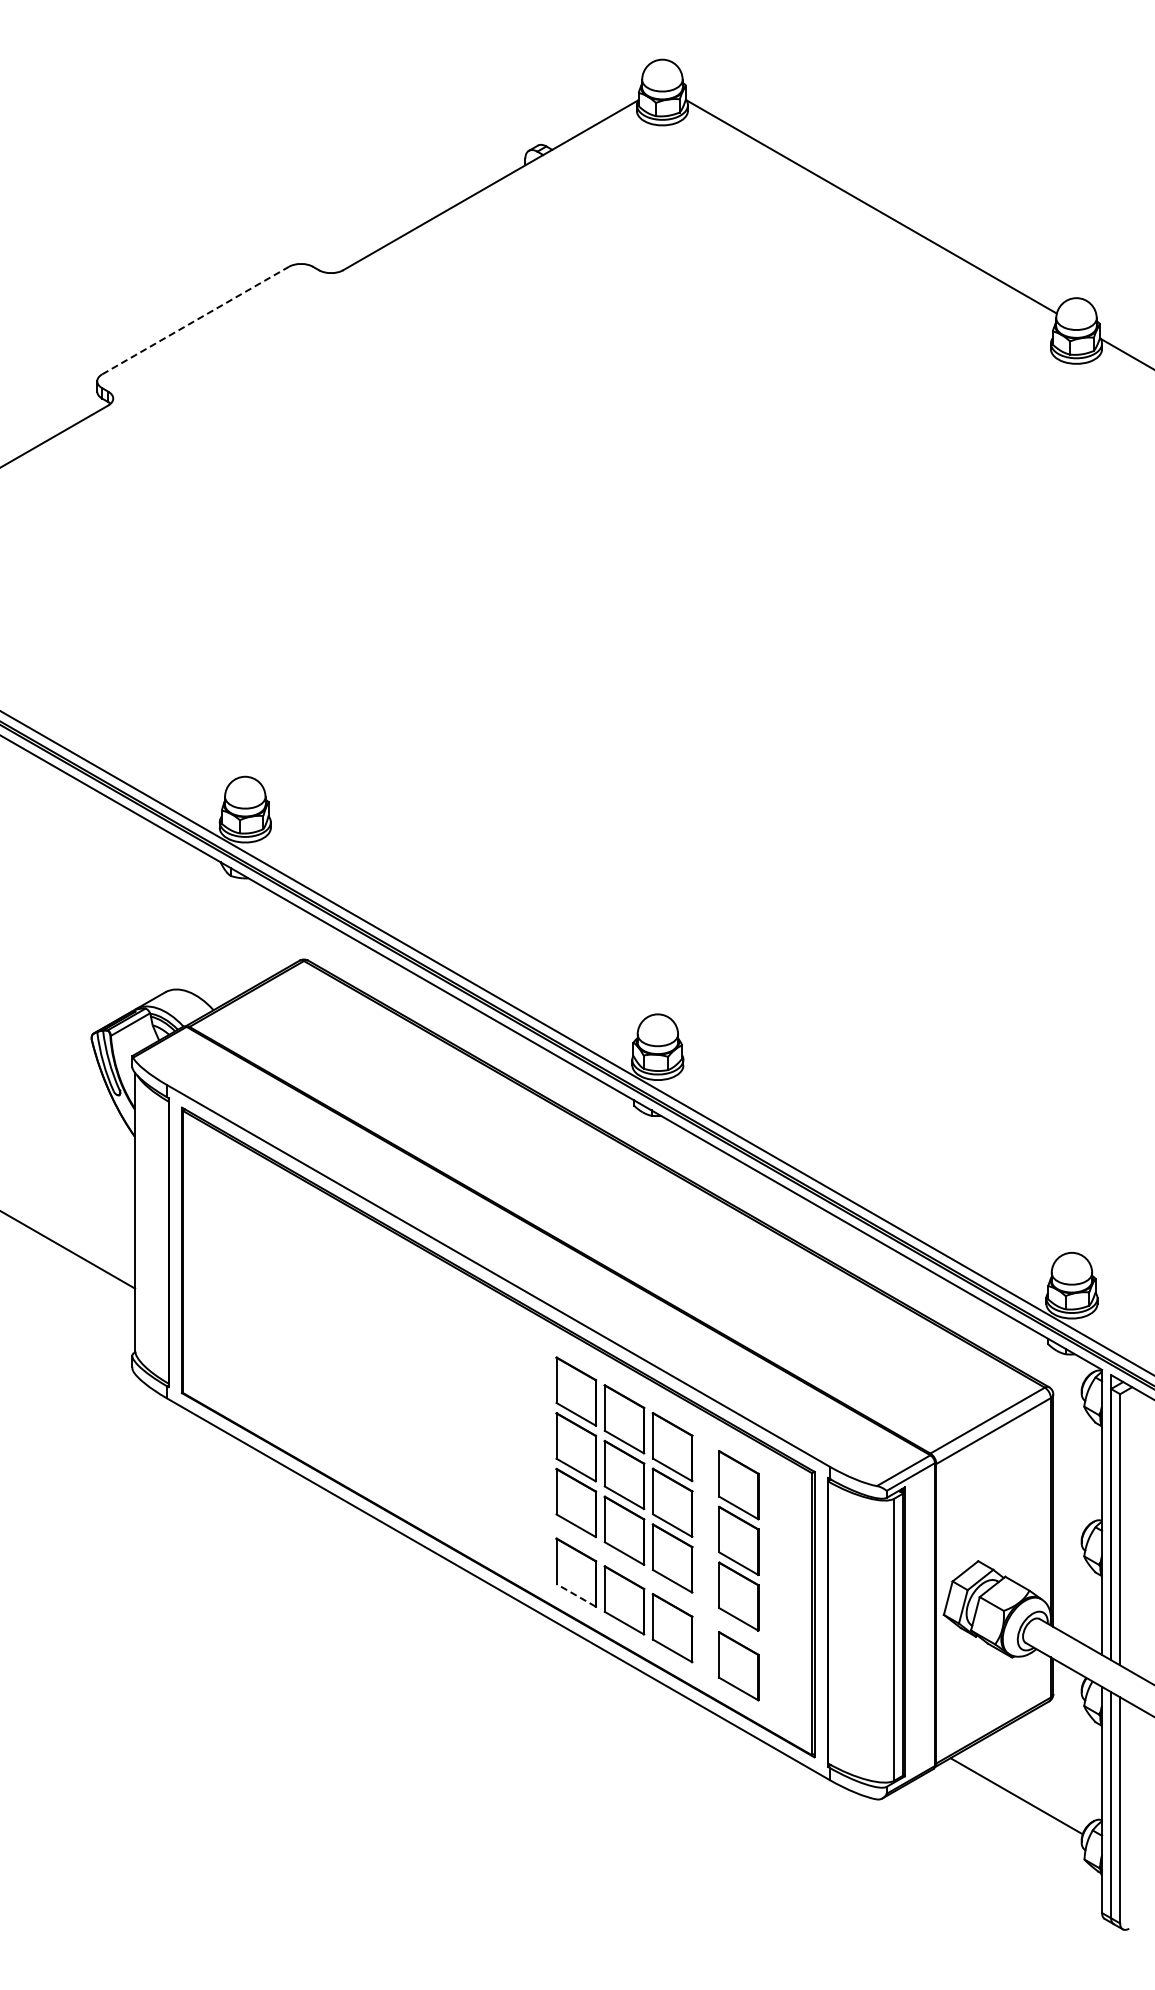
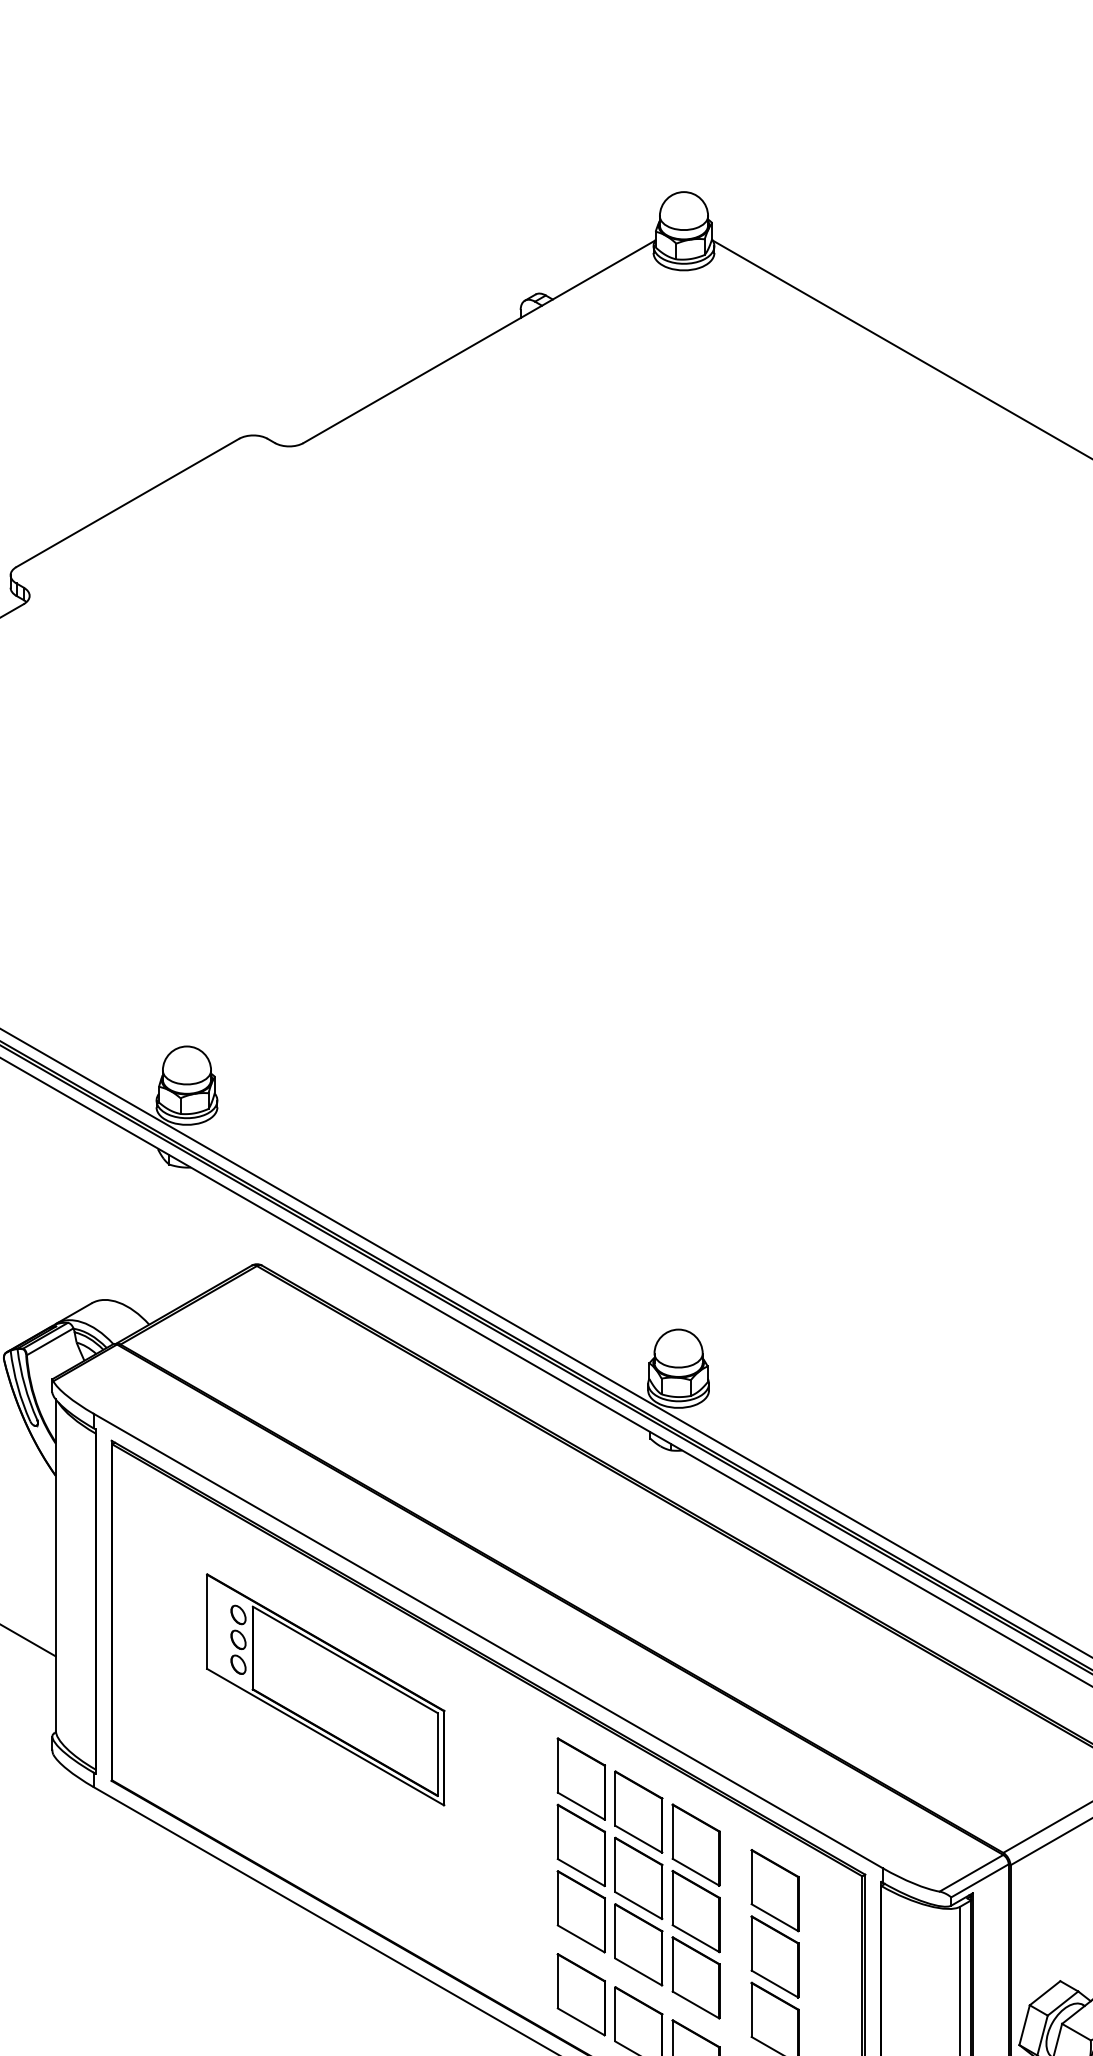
line: (195, 320) -> (127, 502), dashed -> solid
part: (361, 1316) -> (325, 1689), added
line: (576, 1595) -> (581, 2022), dashed -> solid

